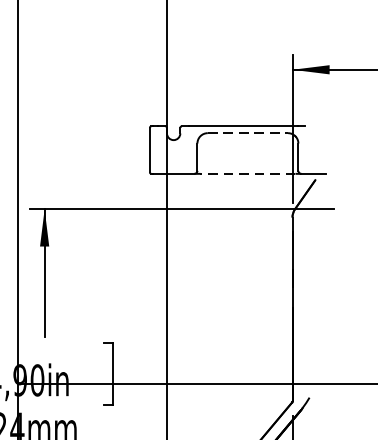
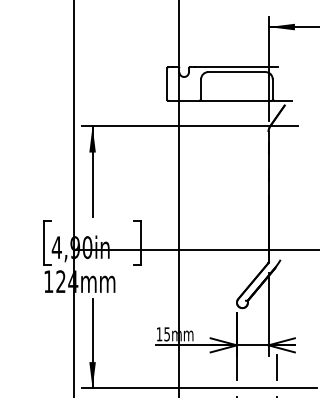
line: (248, 133) -> (237, 72), dashed -> solid
line: (247, 173) -> (236, 100), dashed -> solid

